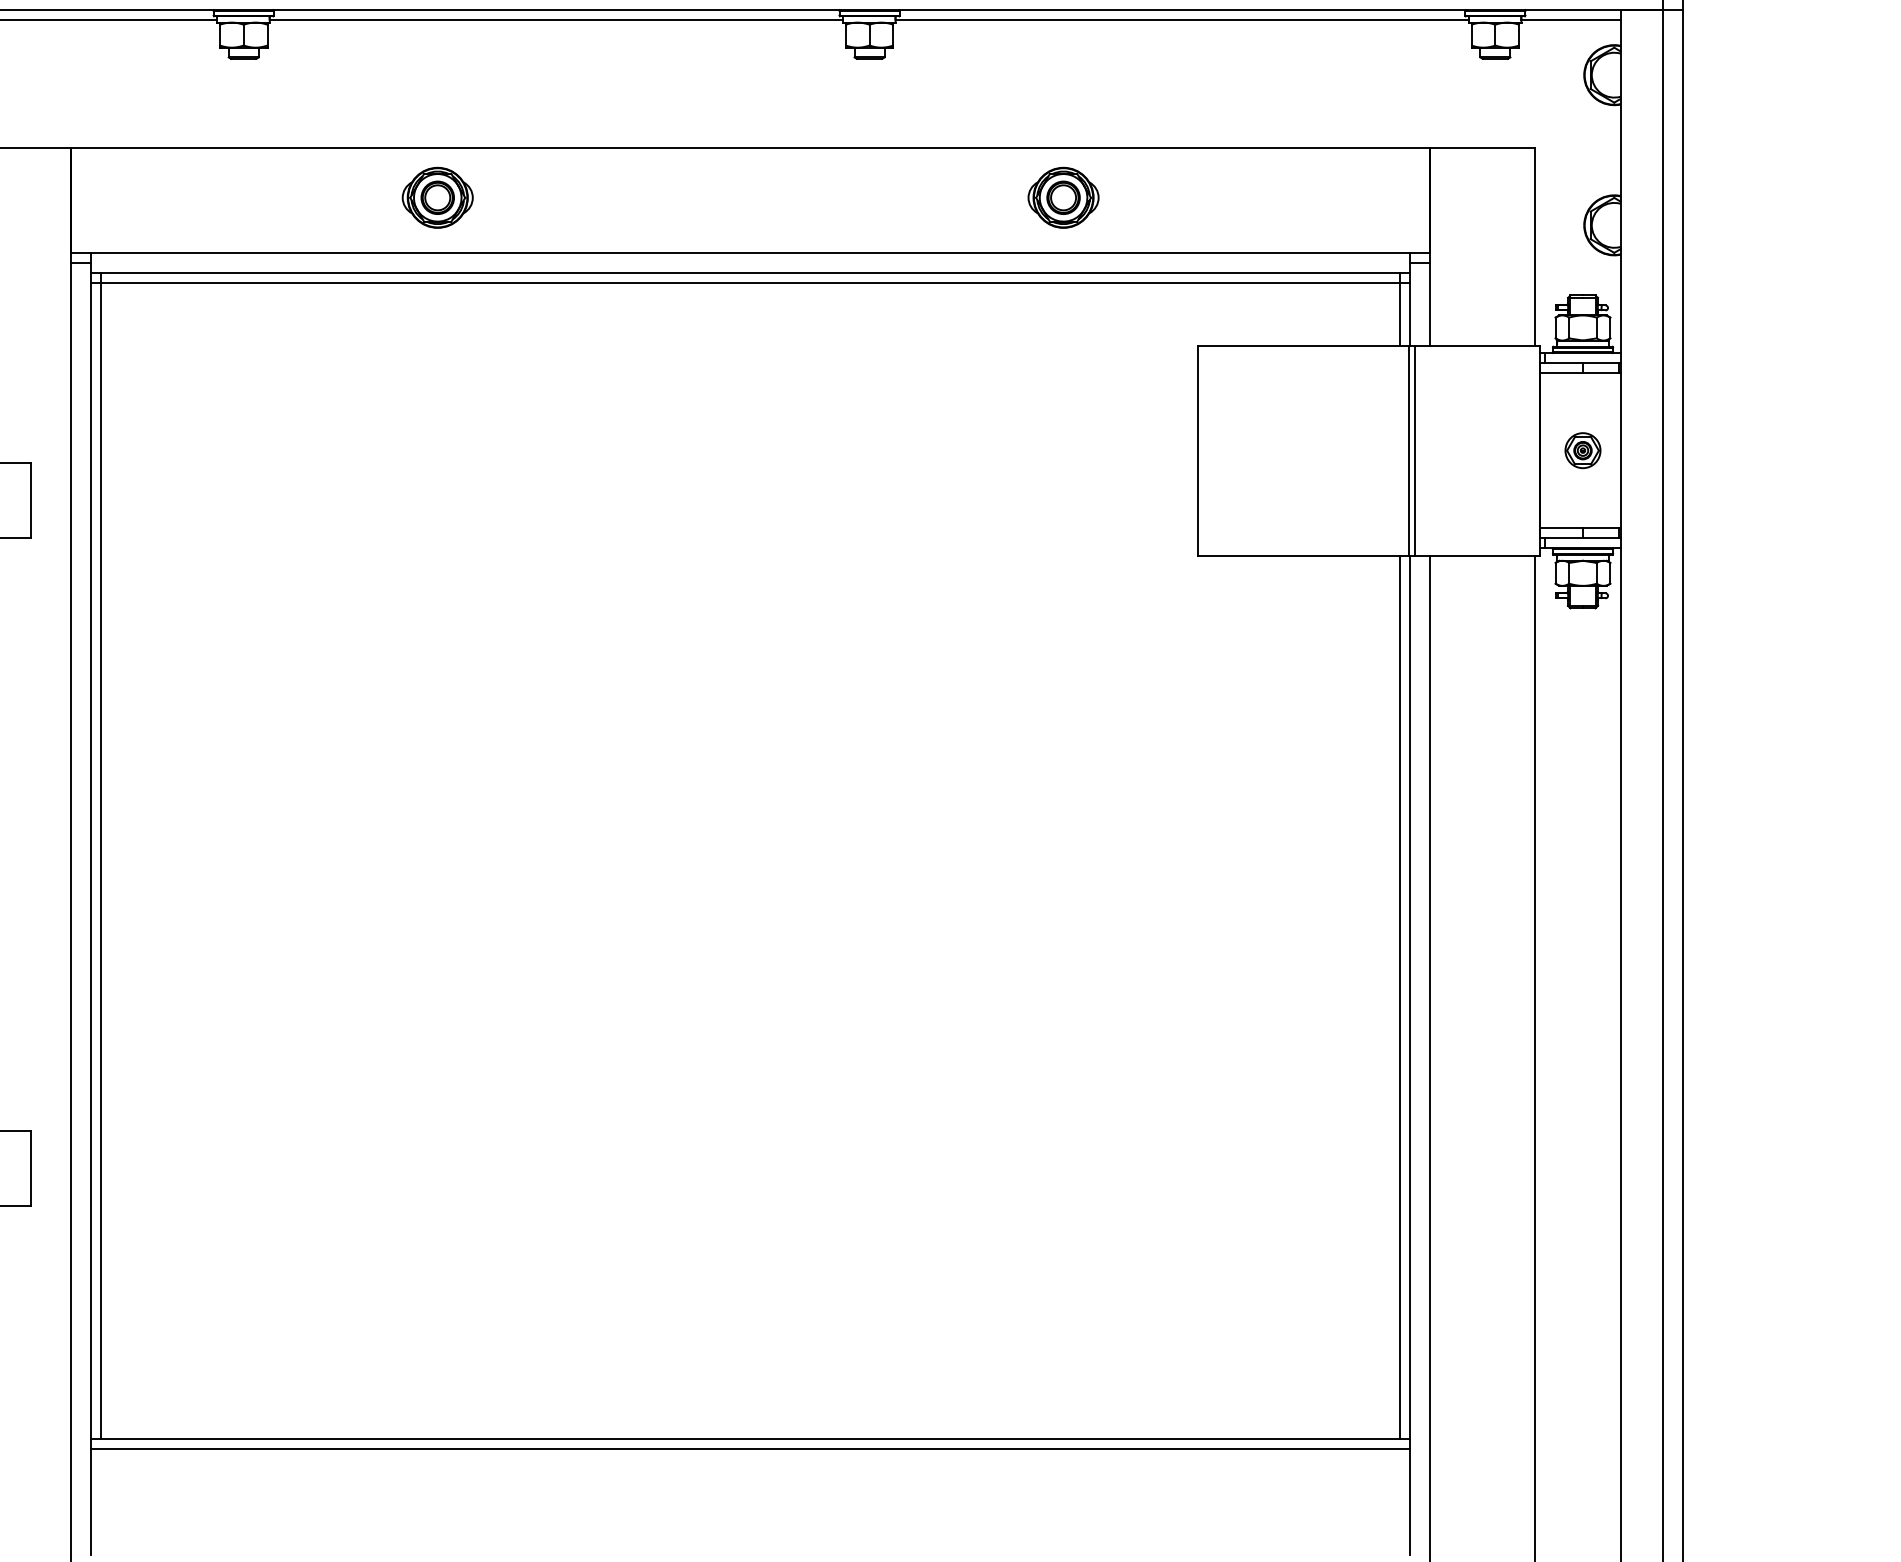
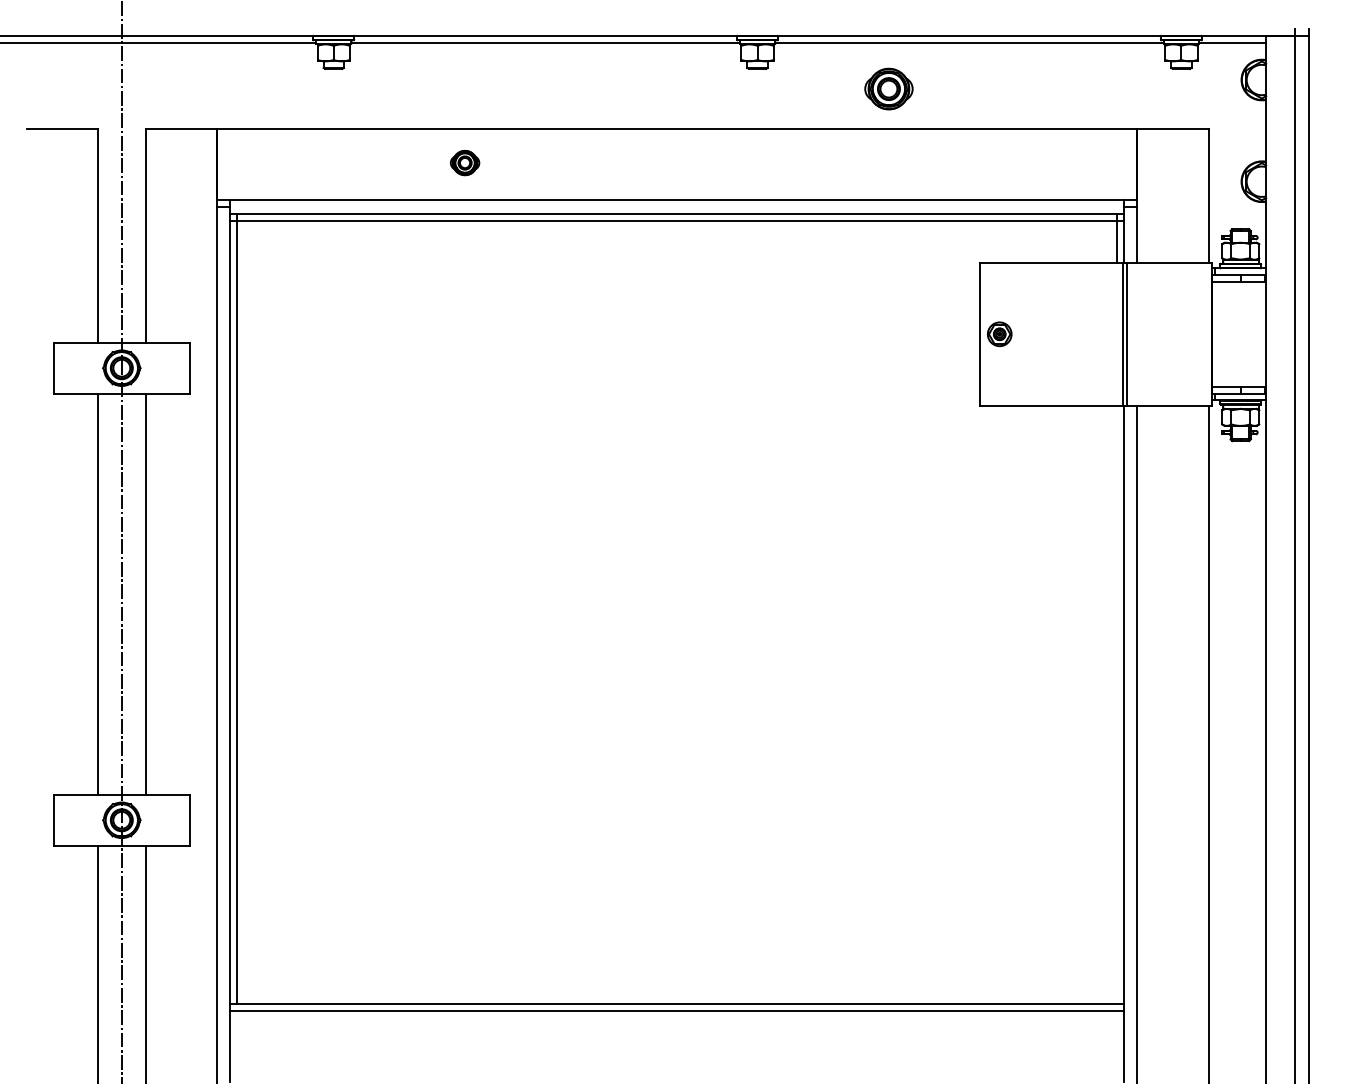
part: (436, 196) -> (464, 162), size x0.6
part: (1062, 196) -> (888, 88), moved
part: (1582, 450) -> (999, 334), moved
line: (1399, 997) -> (1116, 704), removed

